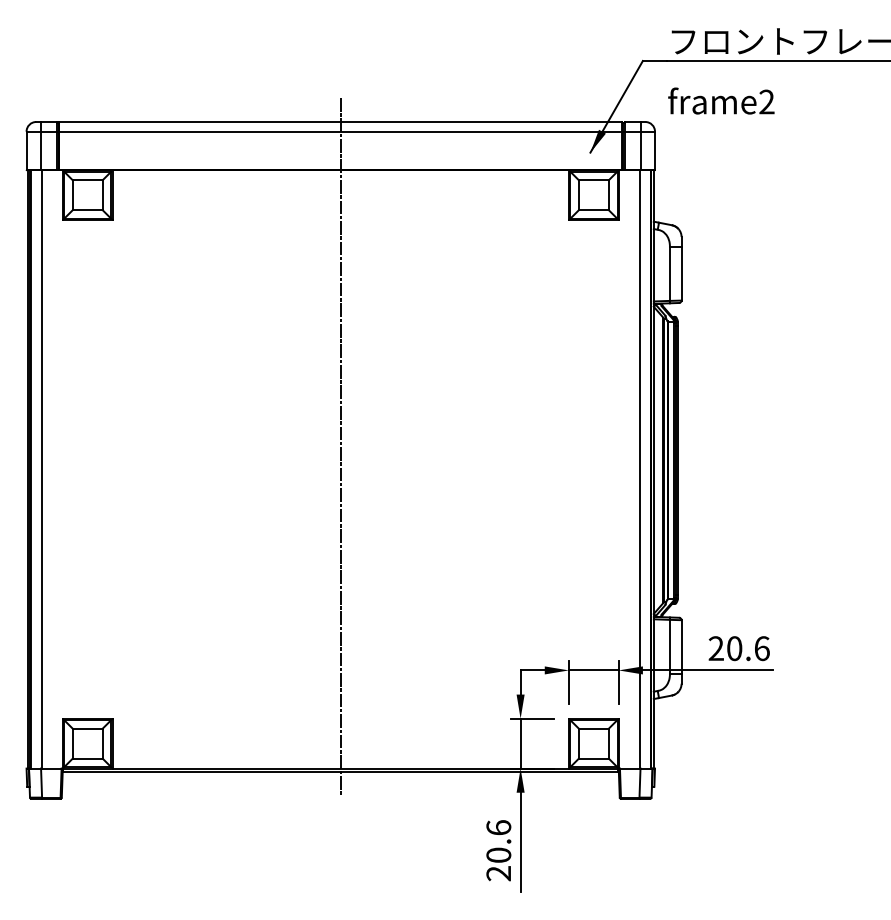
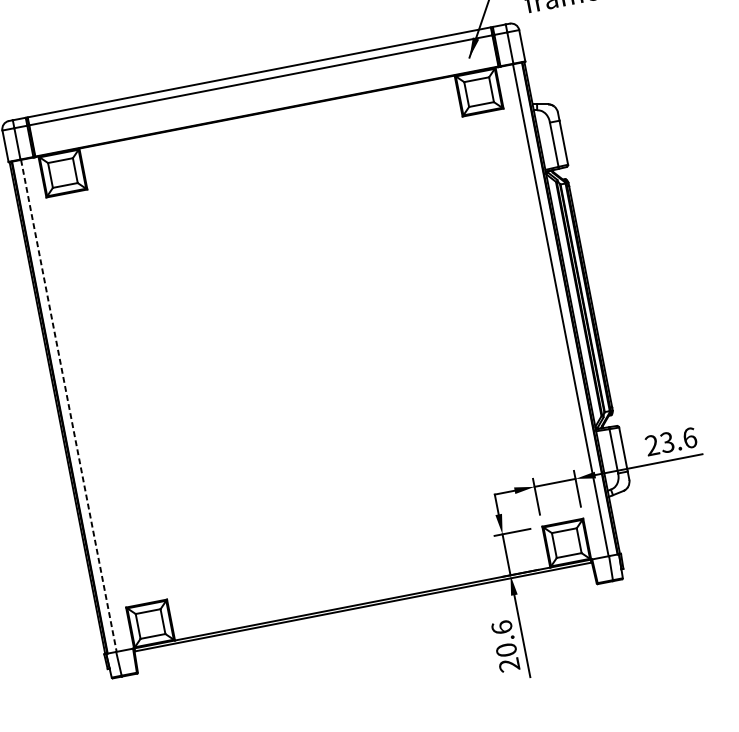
line: (340, 446) -> (310, 339), removed
line: (41, 469) -> (68, 405), solid -> dashed
text: (734, 648) -> (667, 442), 20.6 -> 23.6

